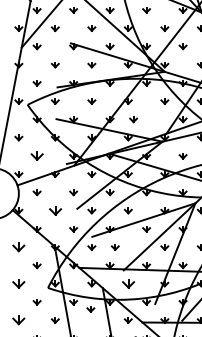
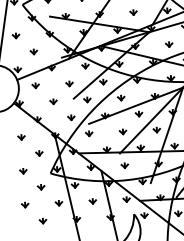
part: (133, 119) -> (133, 12), moved
part: (36, 156) -> (33, 52), size x0.62
part: (54, 210) -> (52, 101), size x0.62
part: (18, 247) -> (21, 137), size x0.62
part: (114, 247) -> (122, 132), moved
part: (18, 283) -> (23, 170), size x0.62
part: (127, 283) -> (124, 165), size x0.62
part: (90, 309) -> (92, 201), moved
part: (18, 320) -> (24, 205), size x0.62

